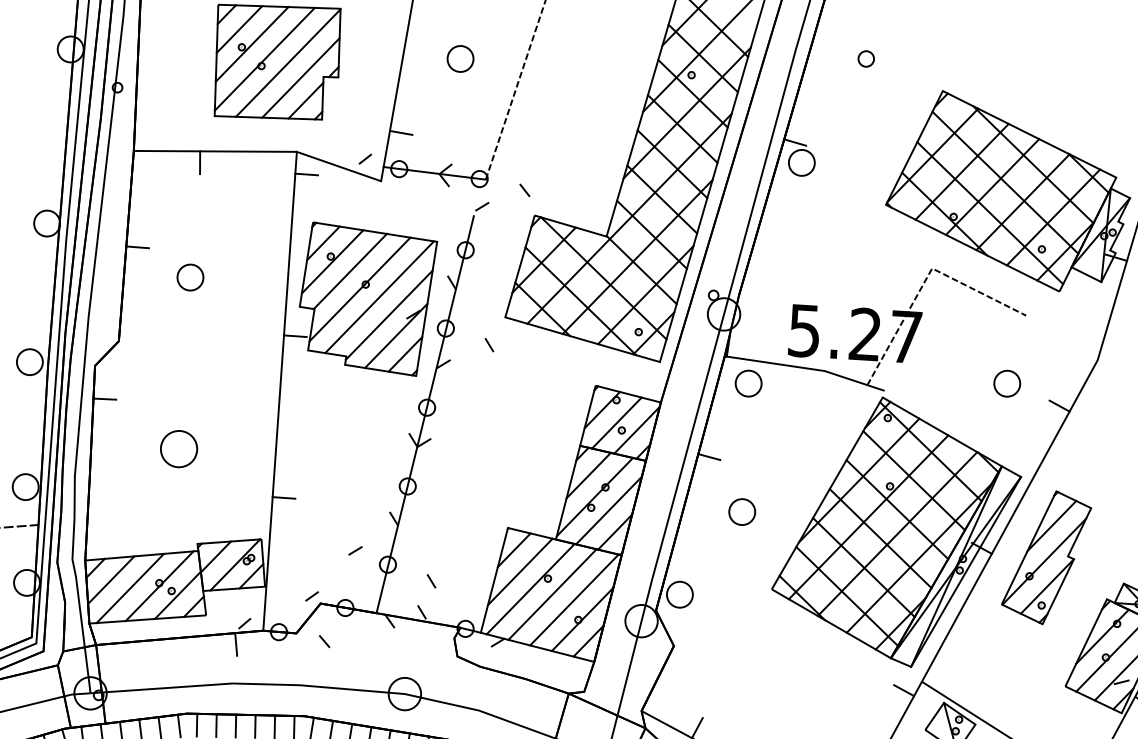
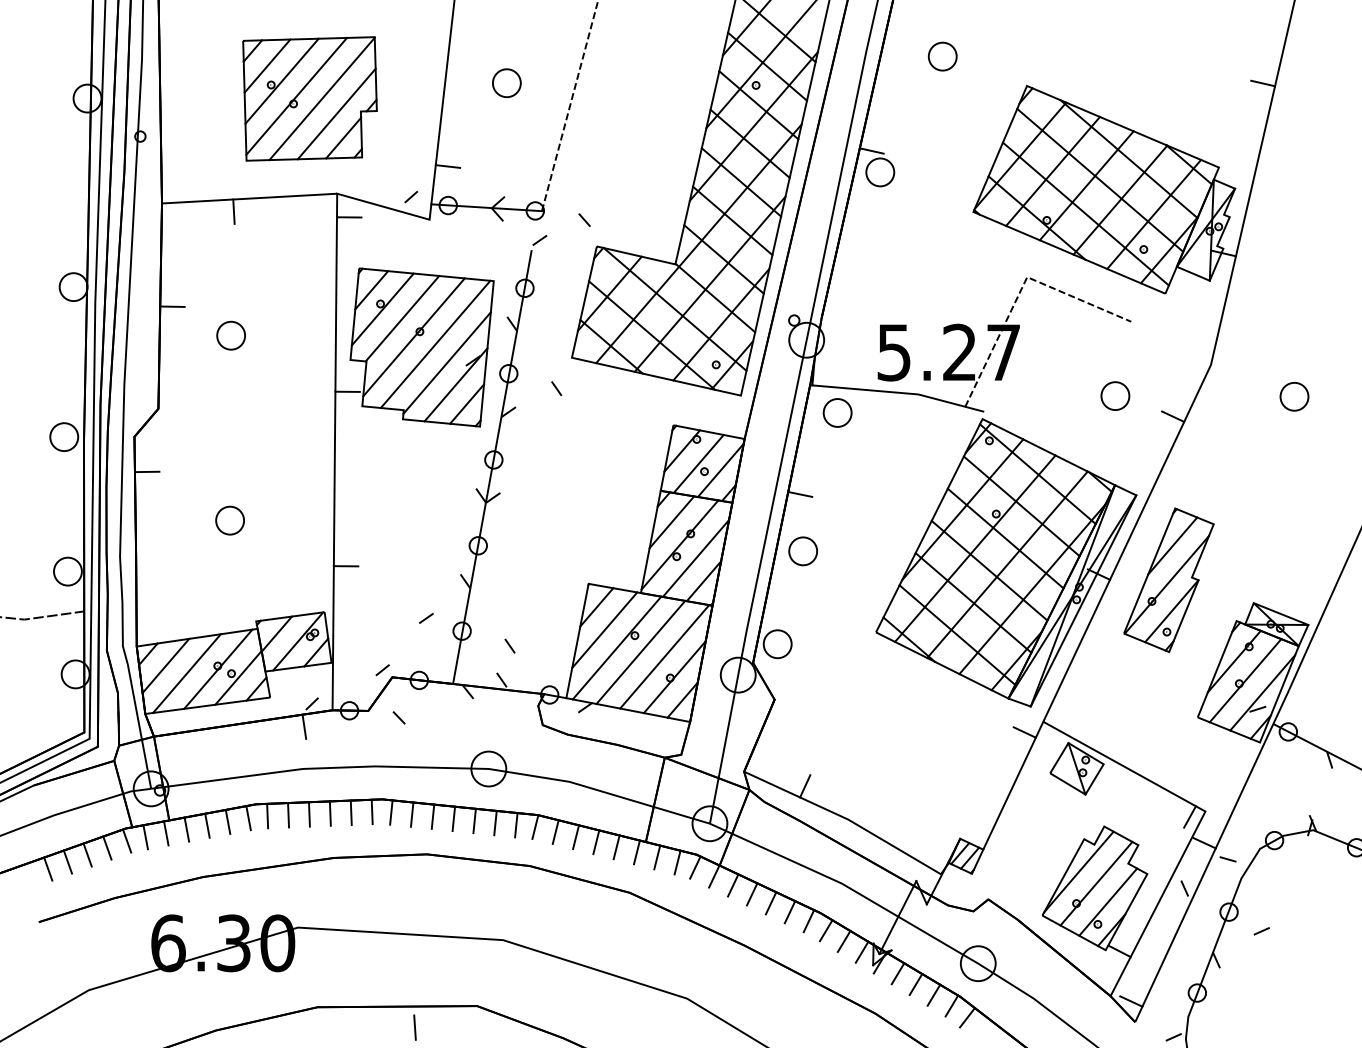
part: (866, 58) -> (942, 56), size x1.67
part: (178, 448) -> (229, 520), size x0.71
part: (741, 512) -> (802, 551), moved

